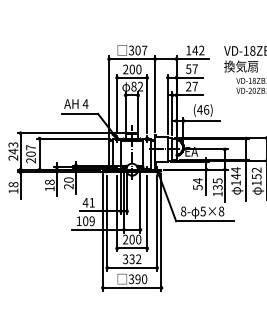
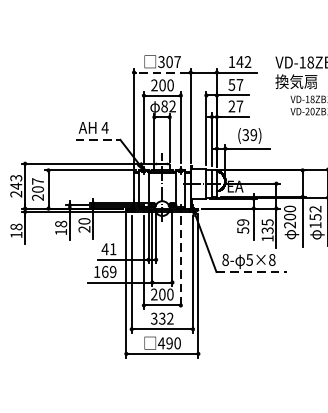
line: (131, 59) -> (161, 73), solid -> dashed
text: (203, 109) -> (250, 134), (46) -> (39)
line: (80, 113) -> (98, 139), solid -> dashed
text: (235, 176) -> (289, 216), 144 -> 200
text: (197, 180) -> (242, 221), 54 -> 59
line: (147, 213) -> (181, 262), solid -> dashed
text: (85, 220) -> (104, 271), 109 -> 169
line: (204, 221) -> (251, 272), solid -> dashed
text: (131, 279) -> (161, 343), 390 -> 490

